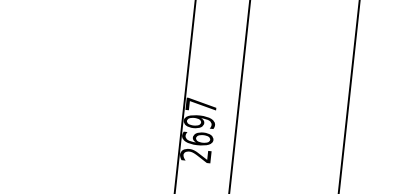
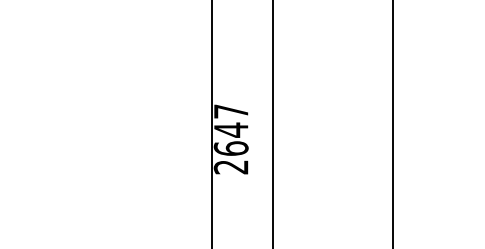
text: (198, 121) -> (230, 129), 2697 -> 2647

